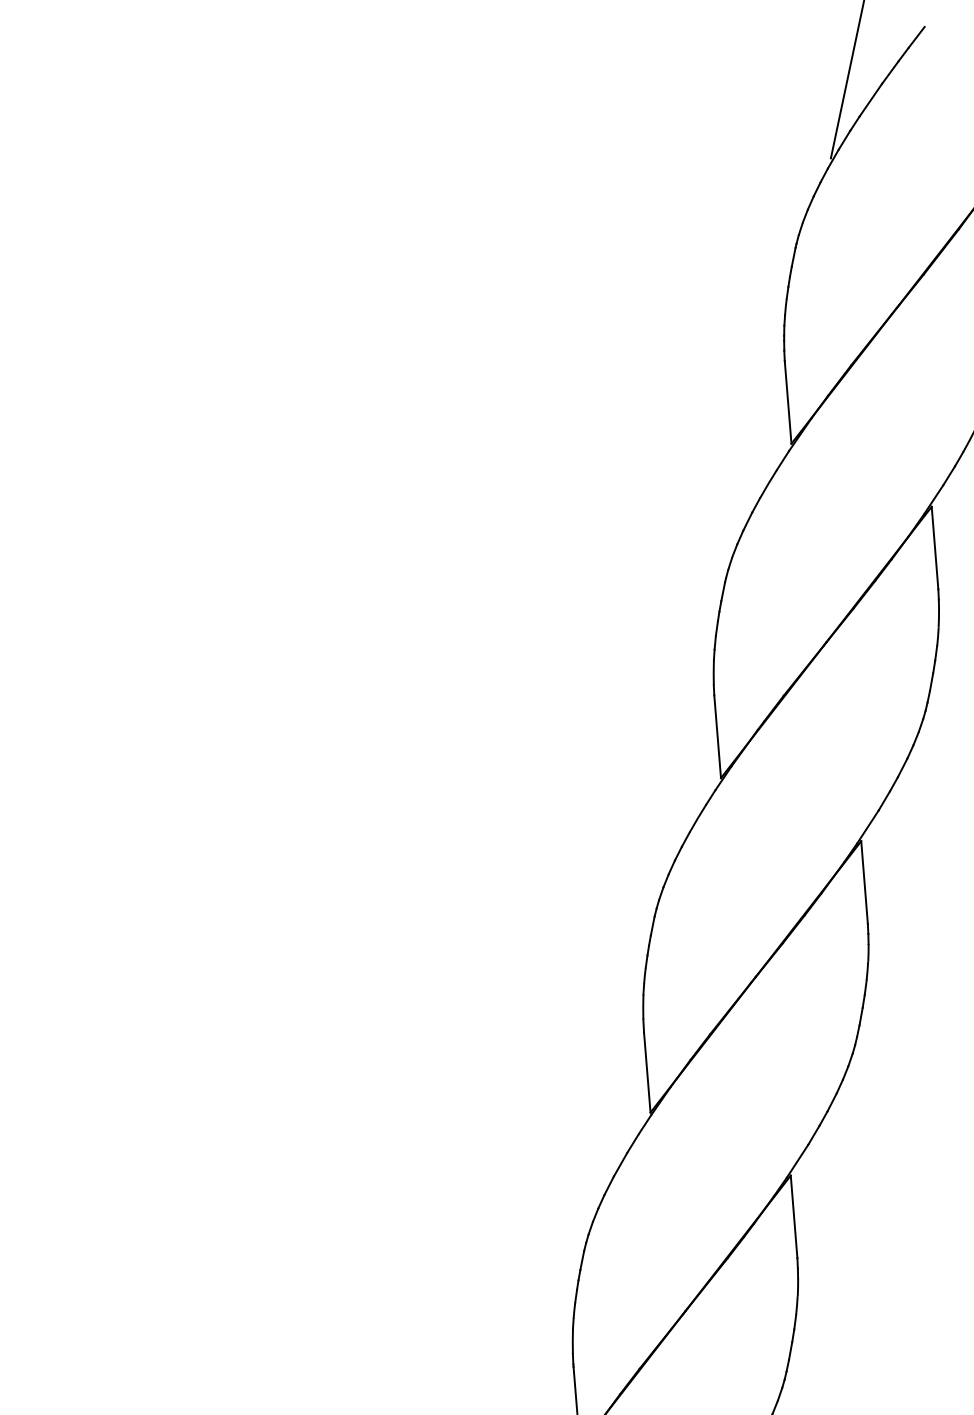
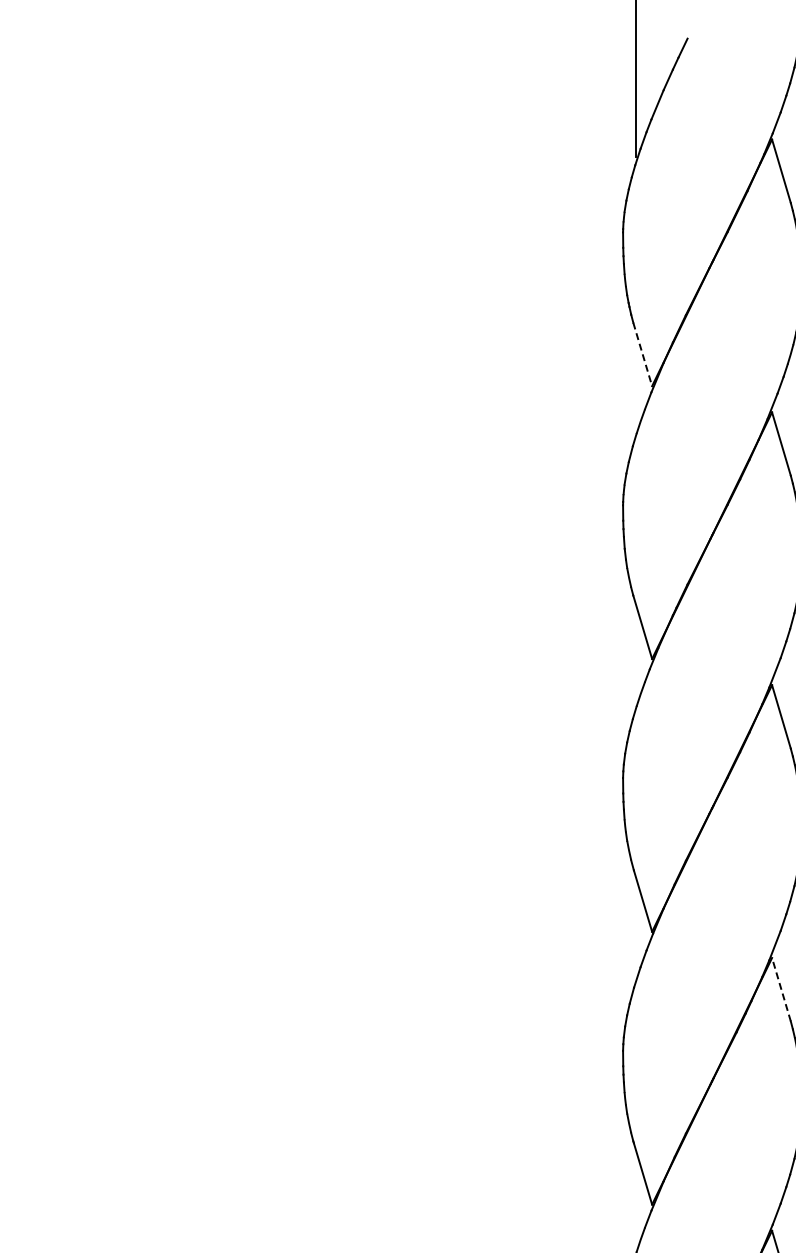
line: (787, 402) -> (642, 354), solid -> dashed
line: (794, 1216) -> (781, 989), solid -> dashed

